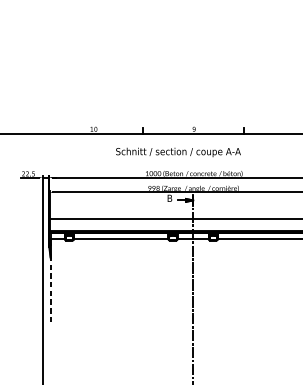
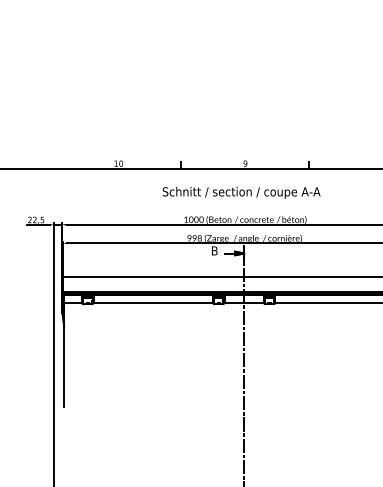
text: (178, 152) -> (241, 192), moved
line: (50, 289) -> (64, 366), dashed -> solid

